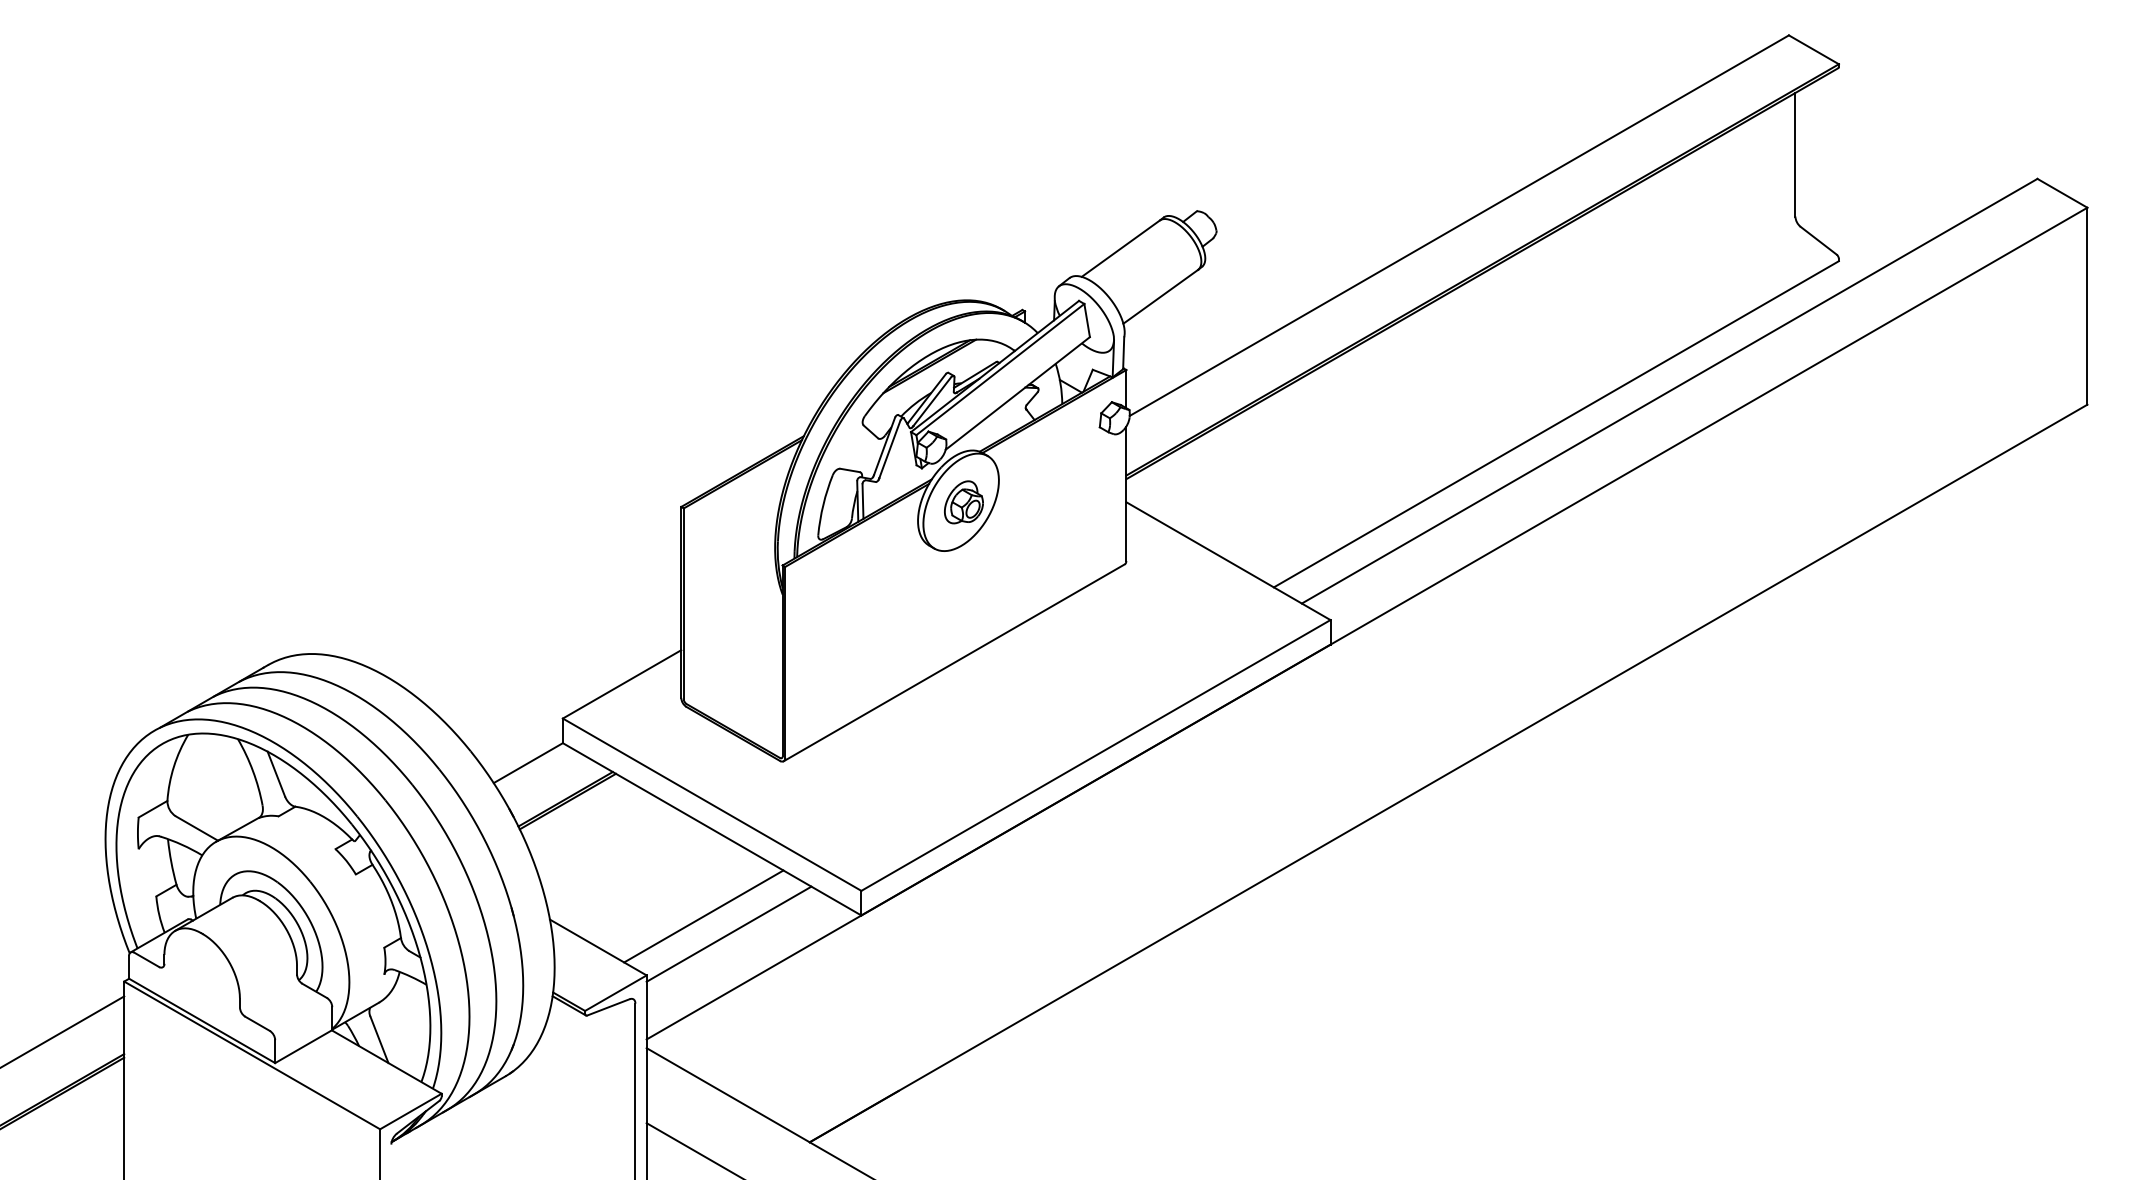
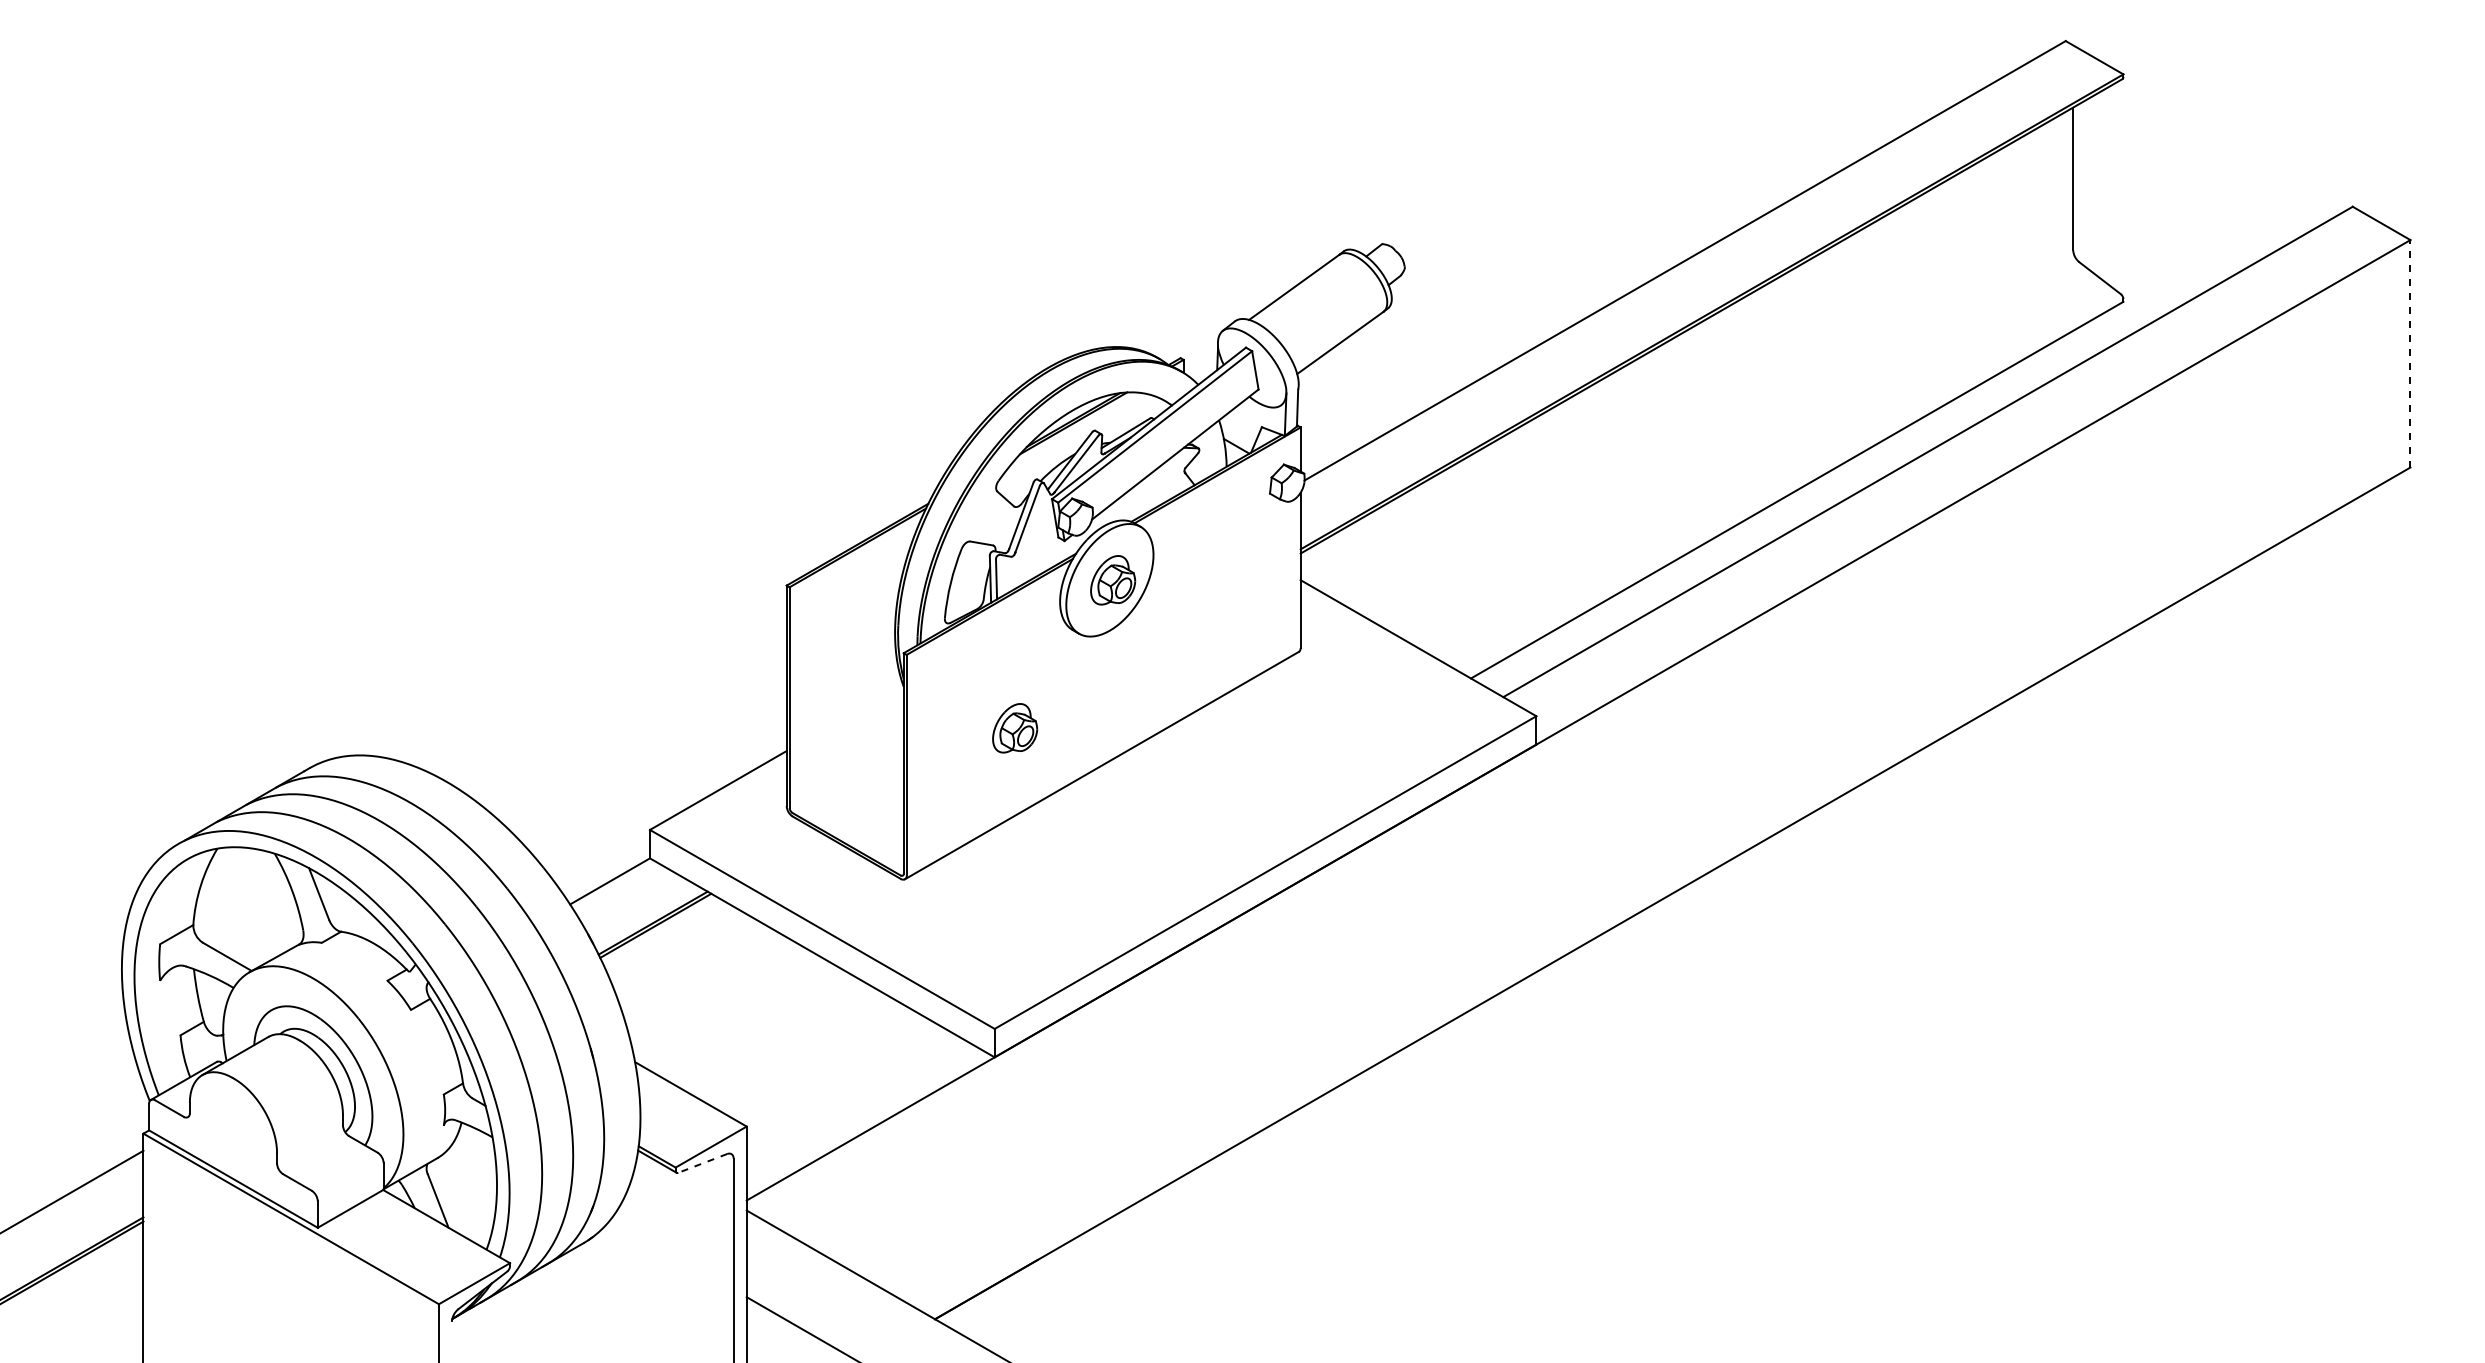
line: (2087, 305) -> (2410, 353), solid -> dashed
part: (879, 630) -> (1015, 728), added
line: (703, 916) -> (812, 1058), removed
line: (728, 933) -> (841, 1078), removed
line: (608, 1007) -> (702, 1163), solid -> dashed

